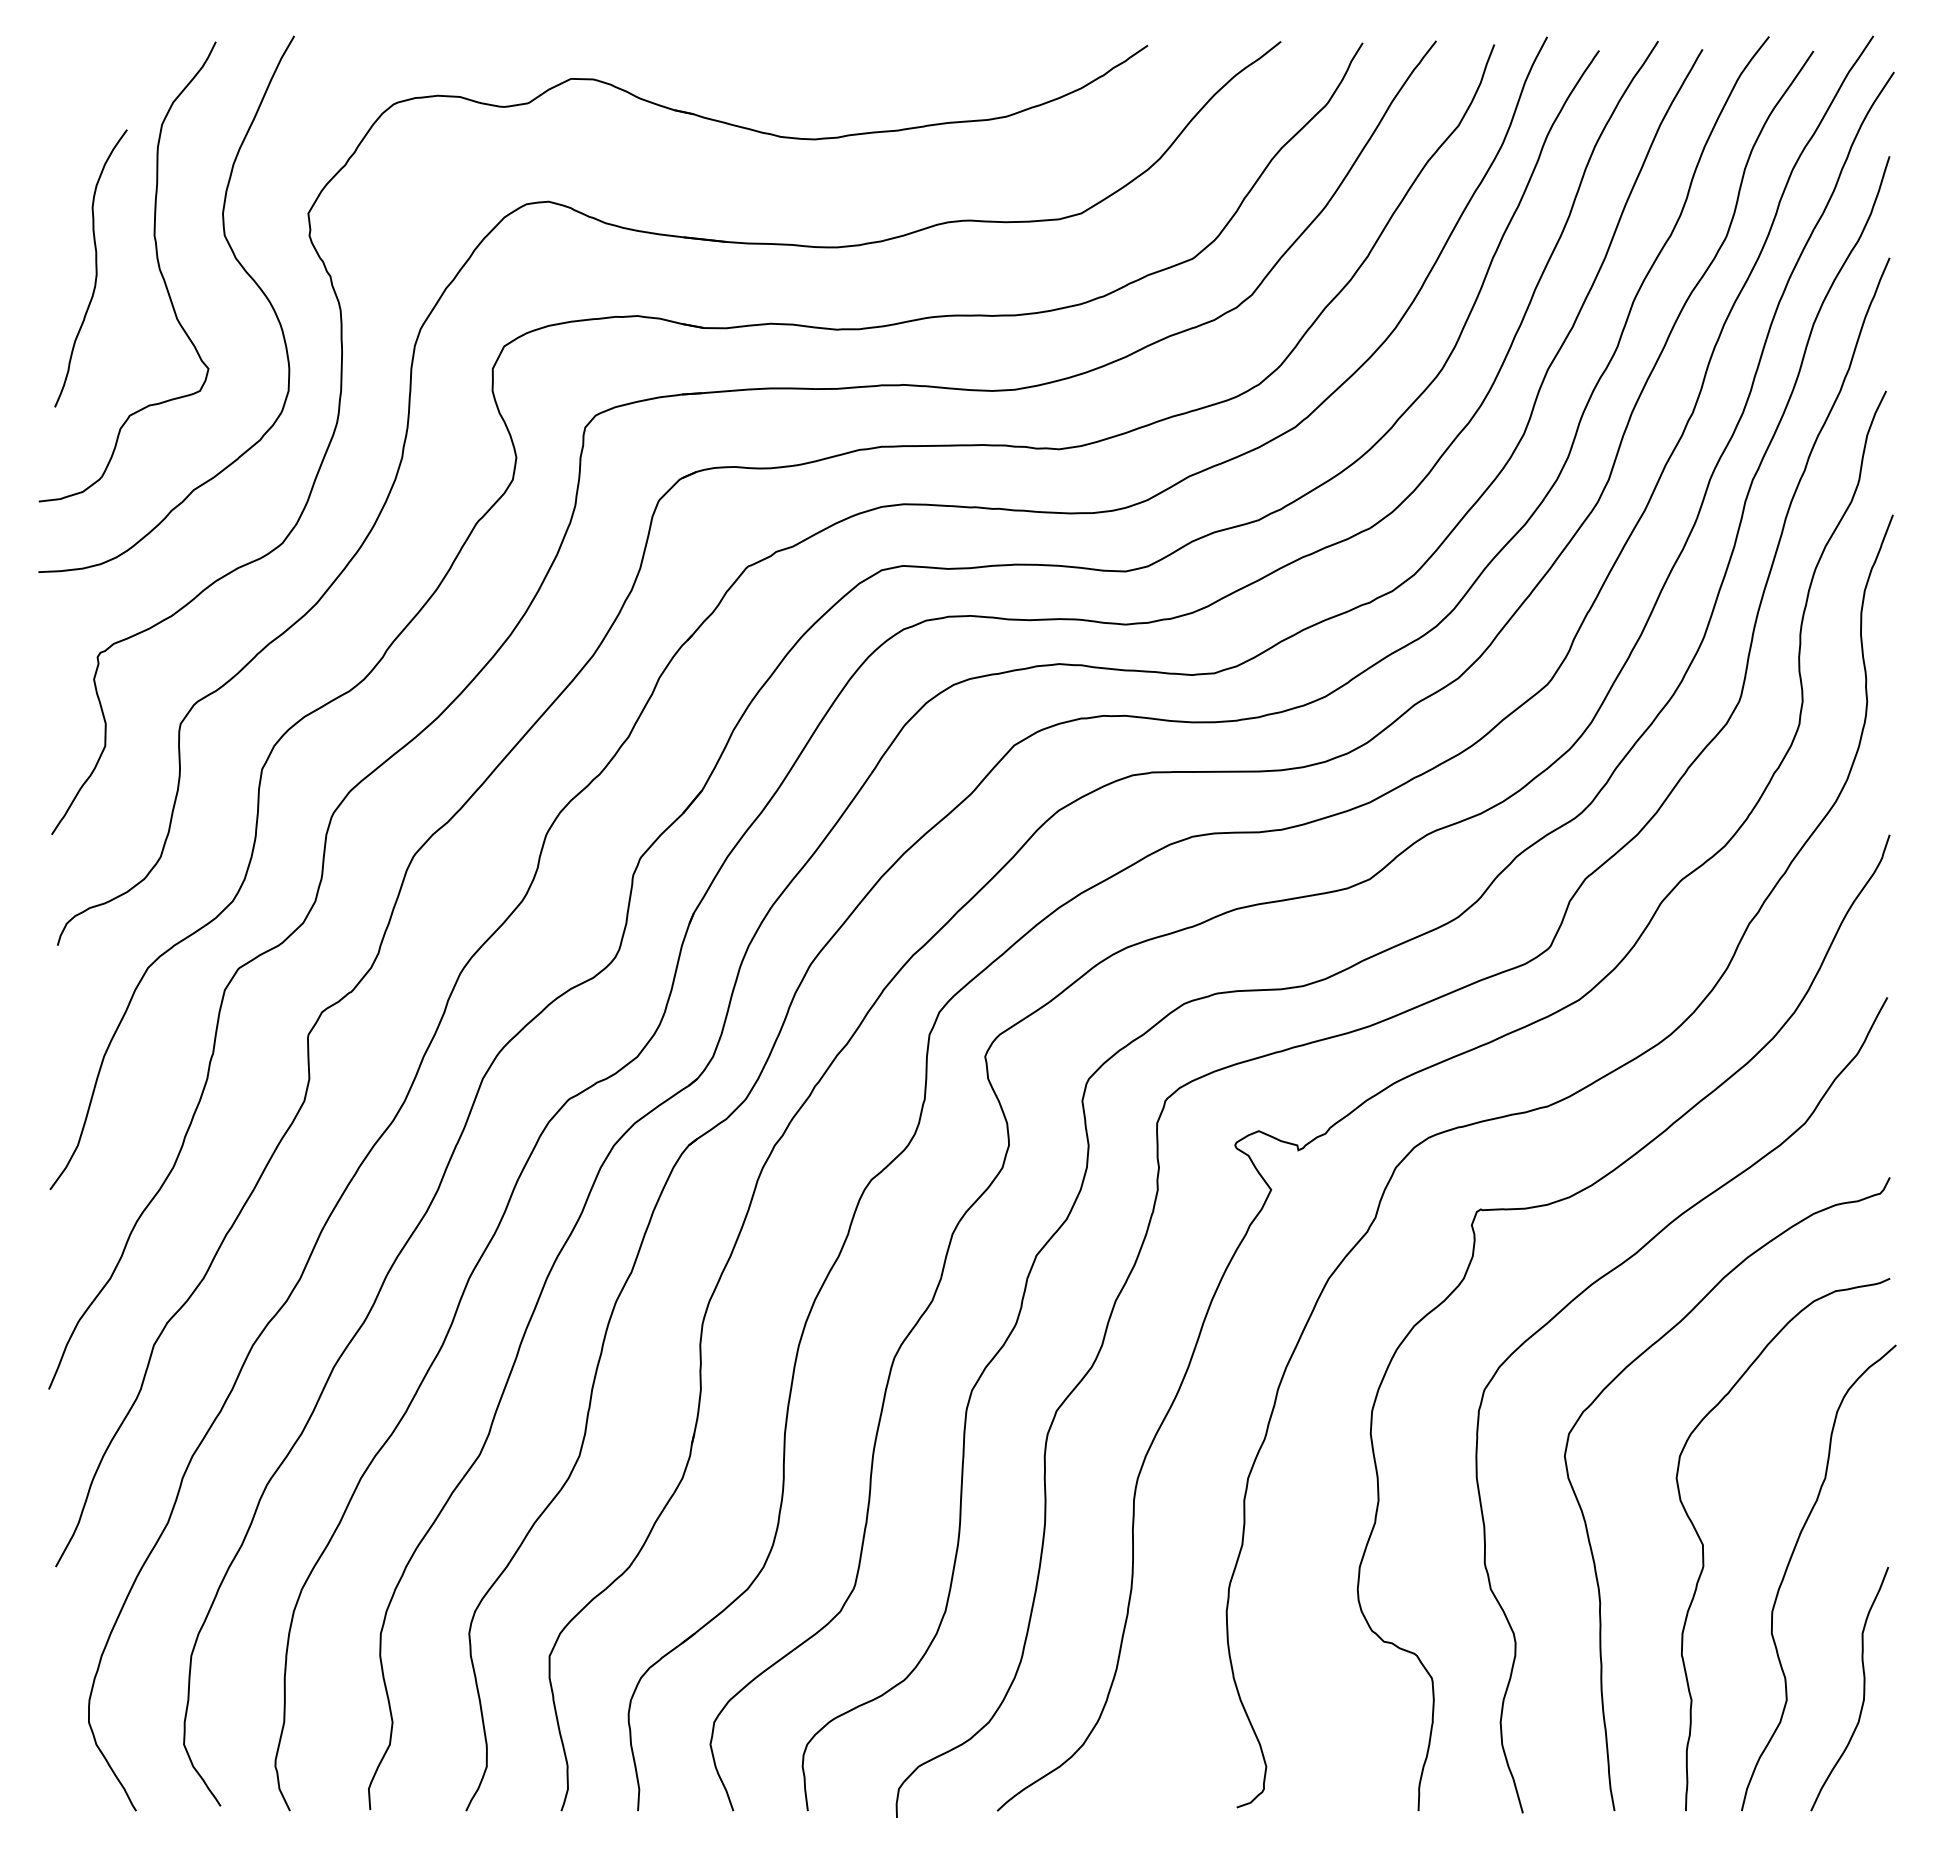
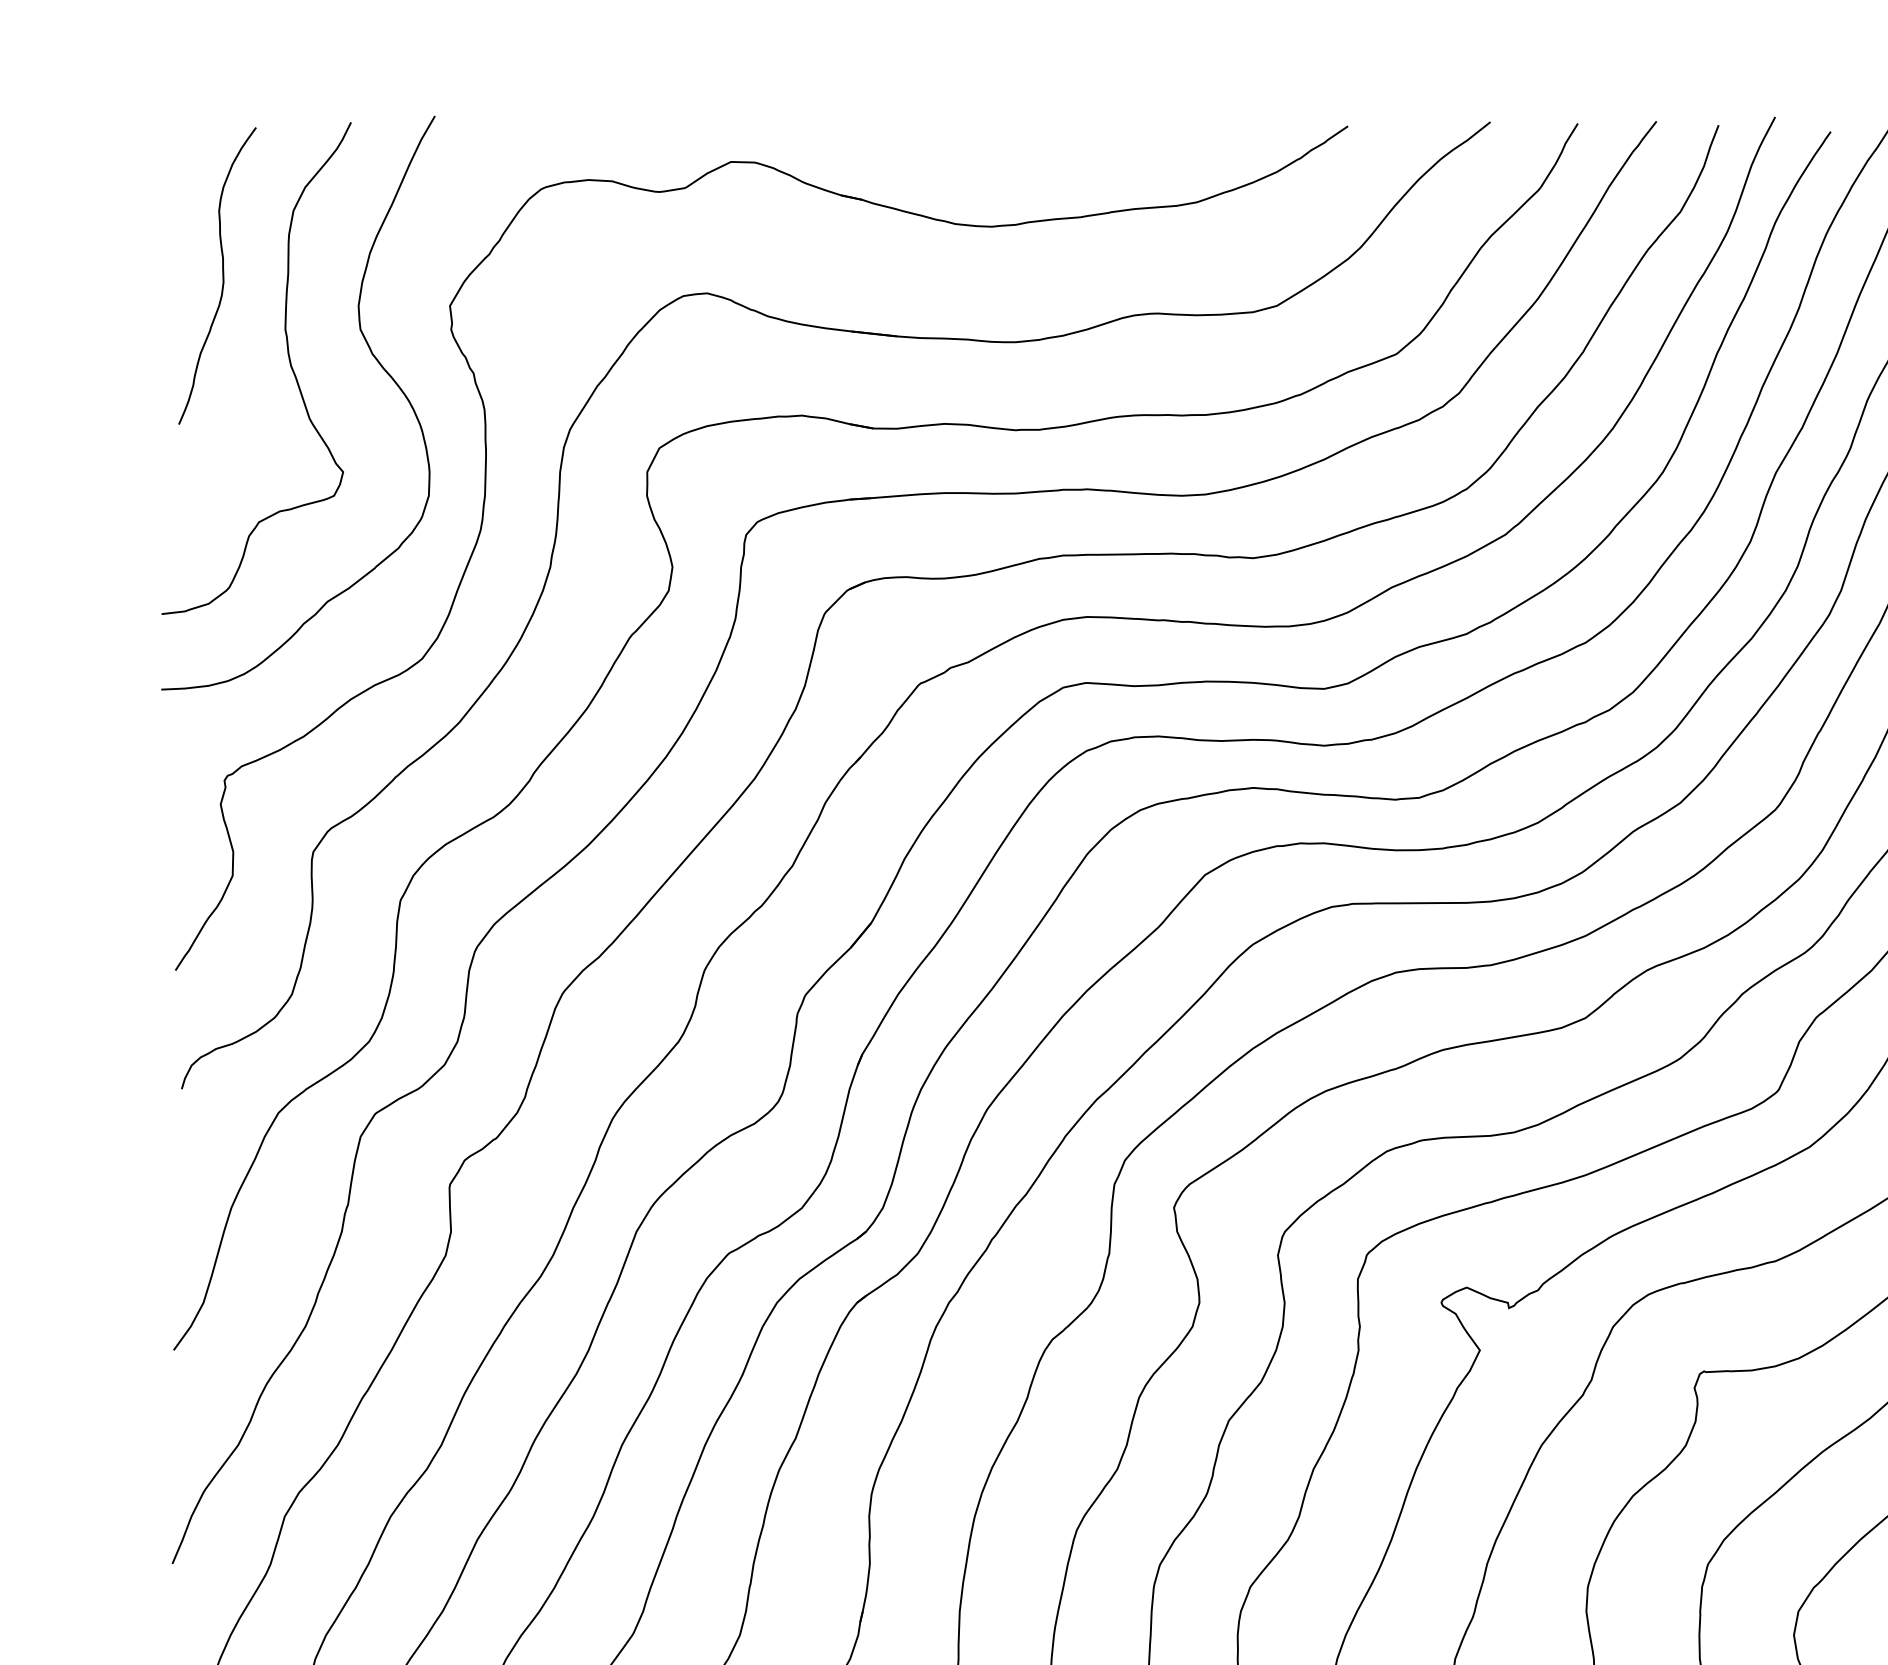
curve: (95, 268) -> (222, 276), moved

